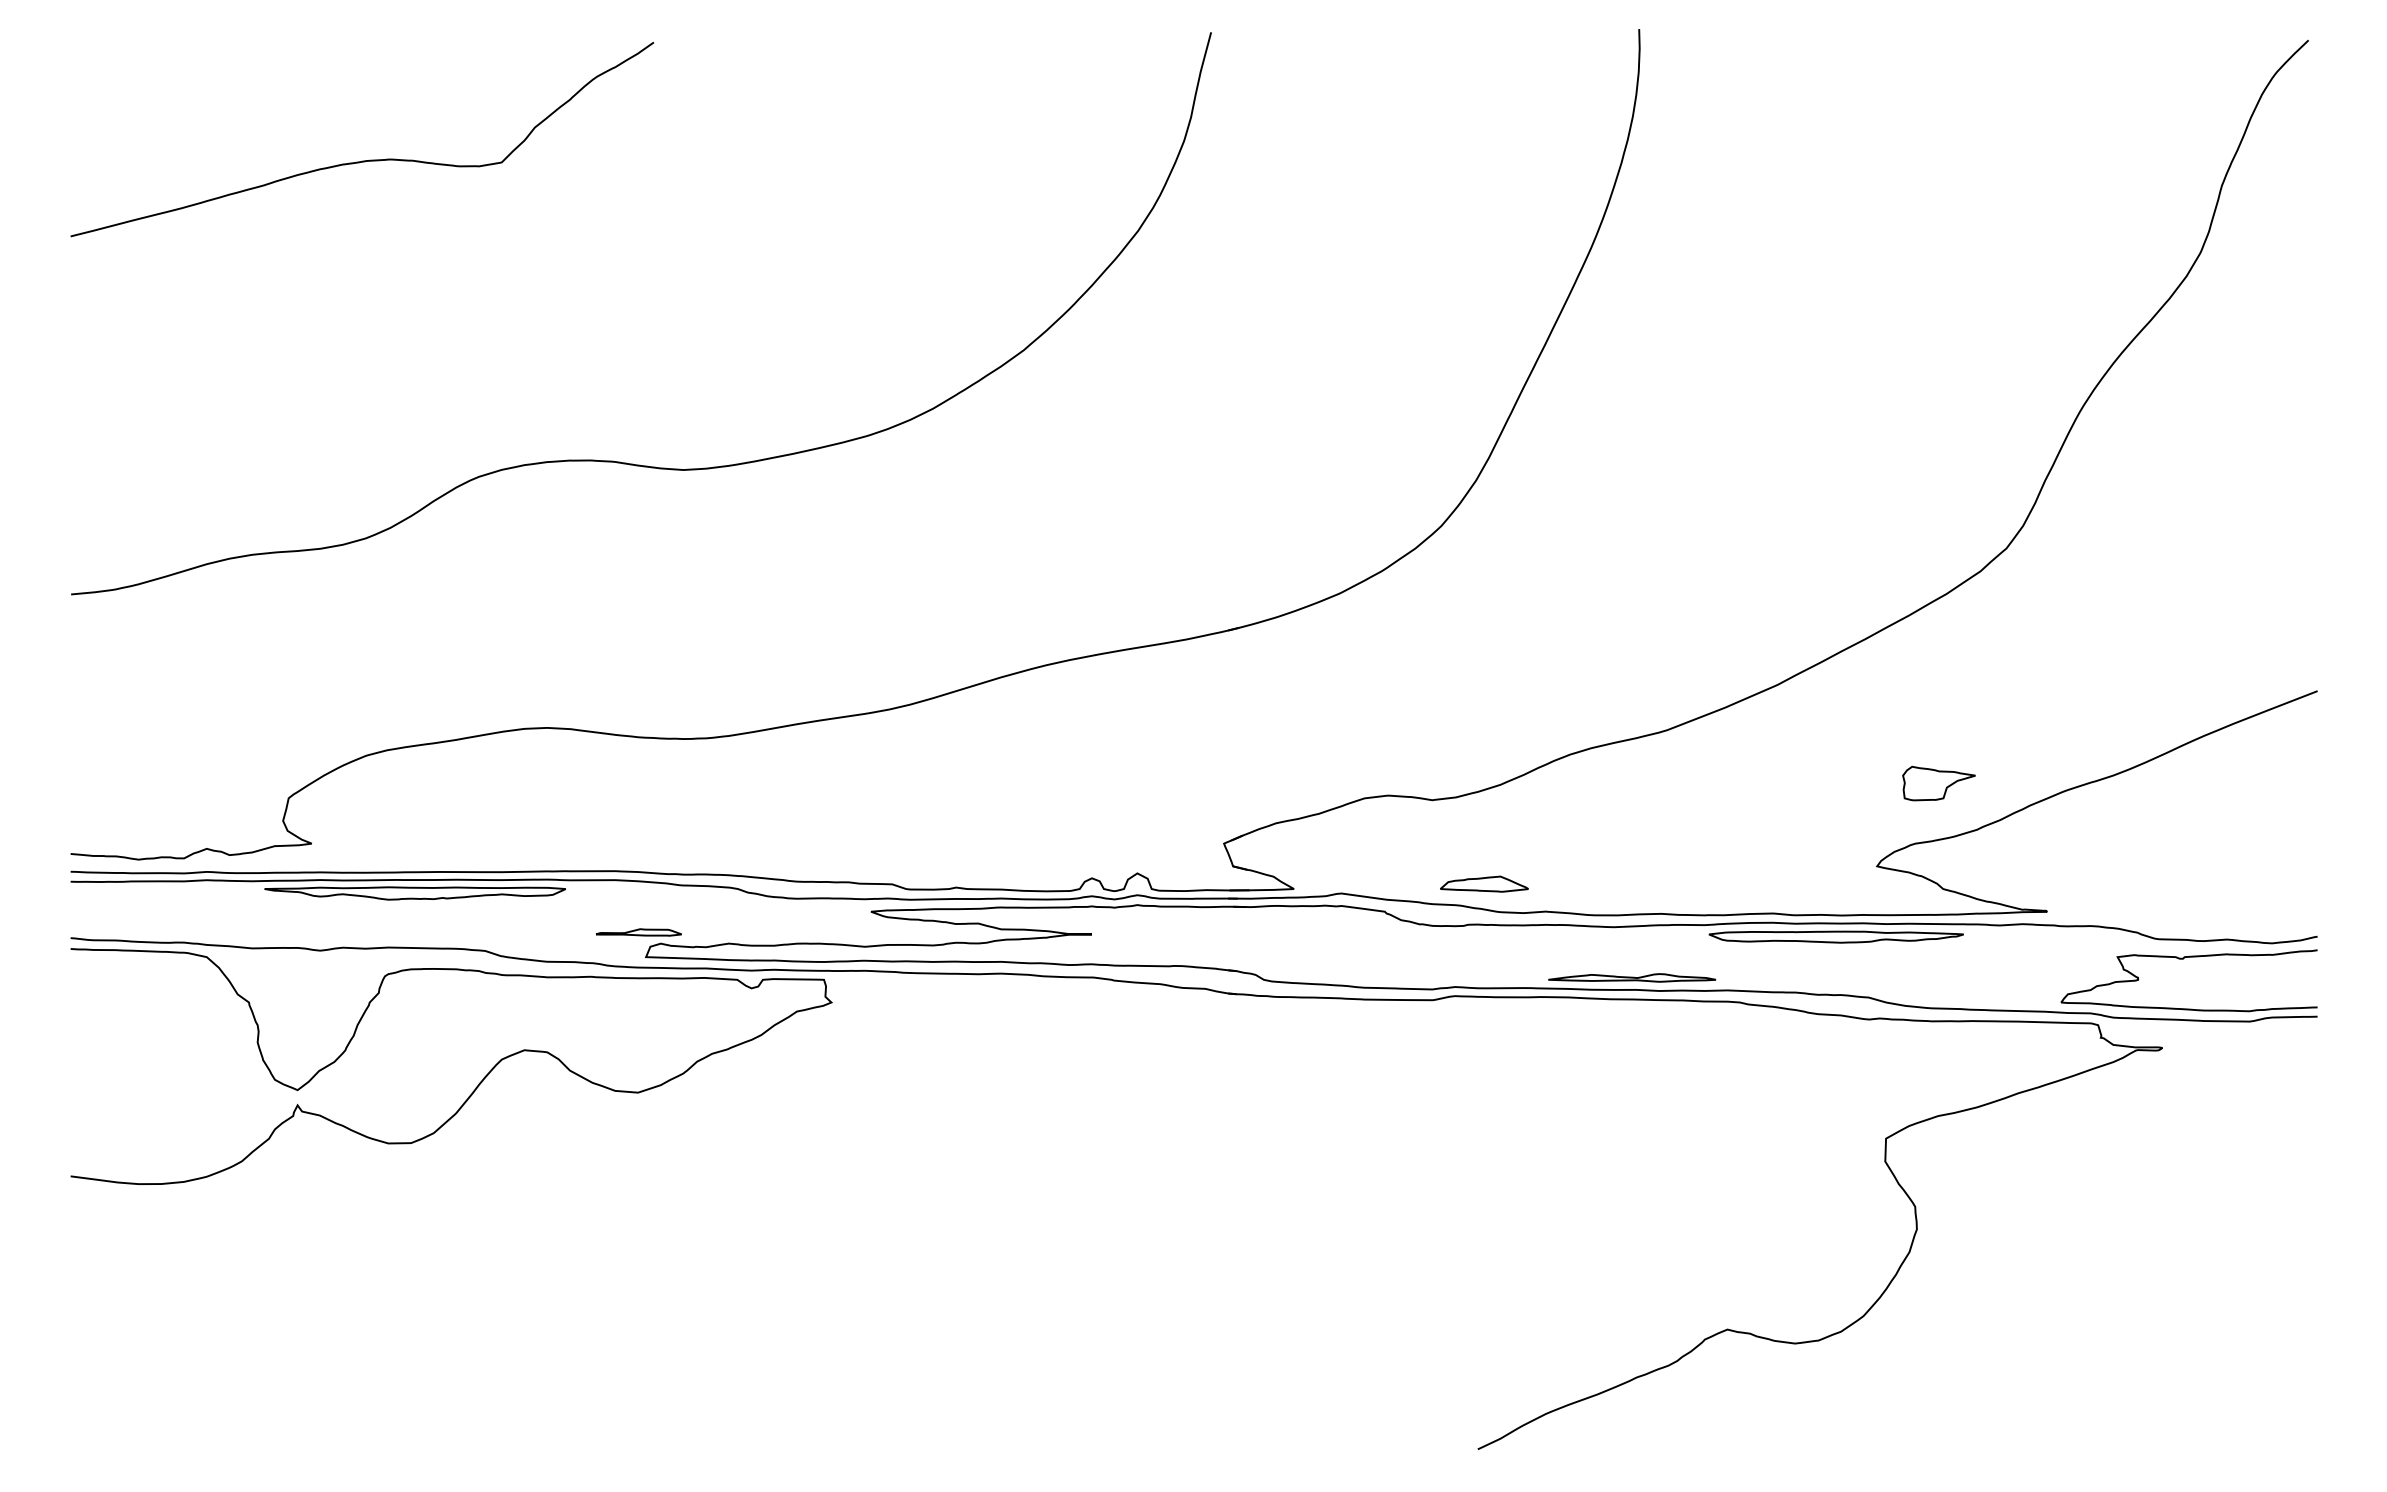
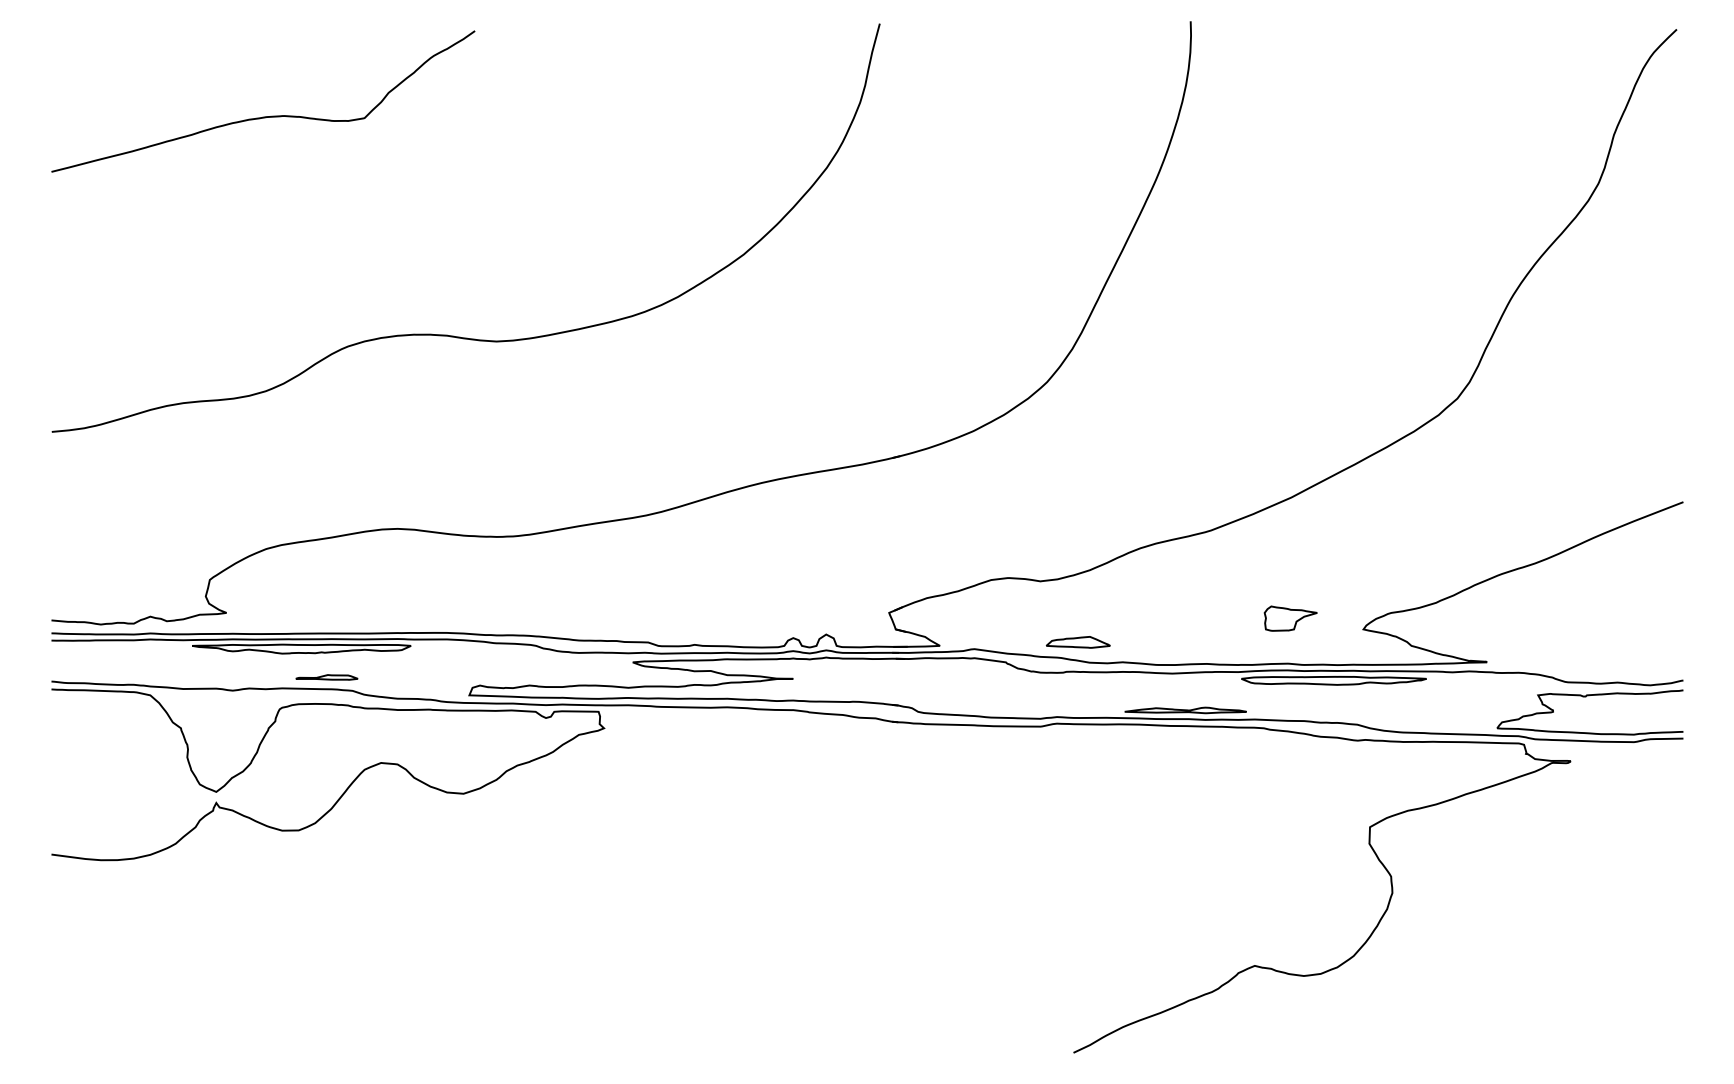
part: (1938, 783) -> (1290, 618), moved
part: (638, 932) -> (326, 677), moved

